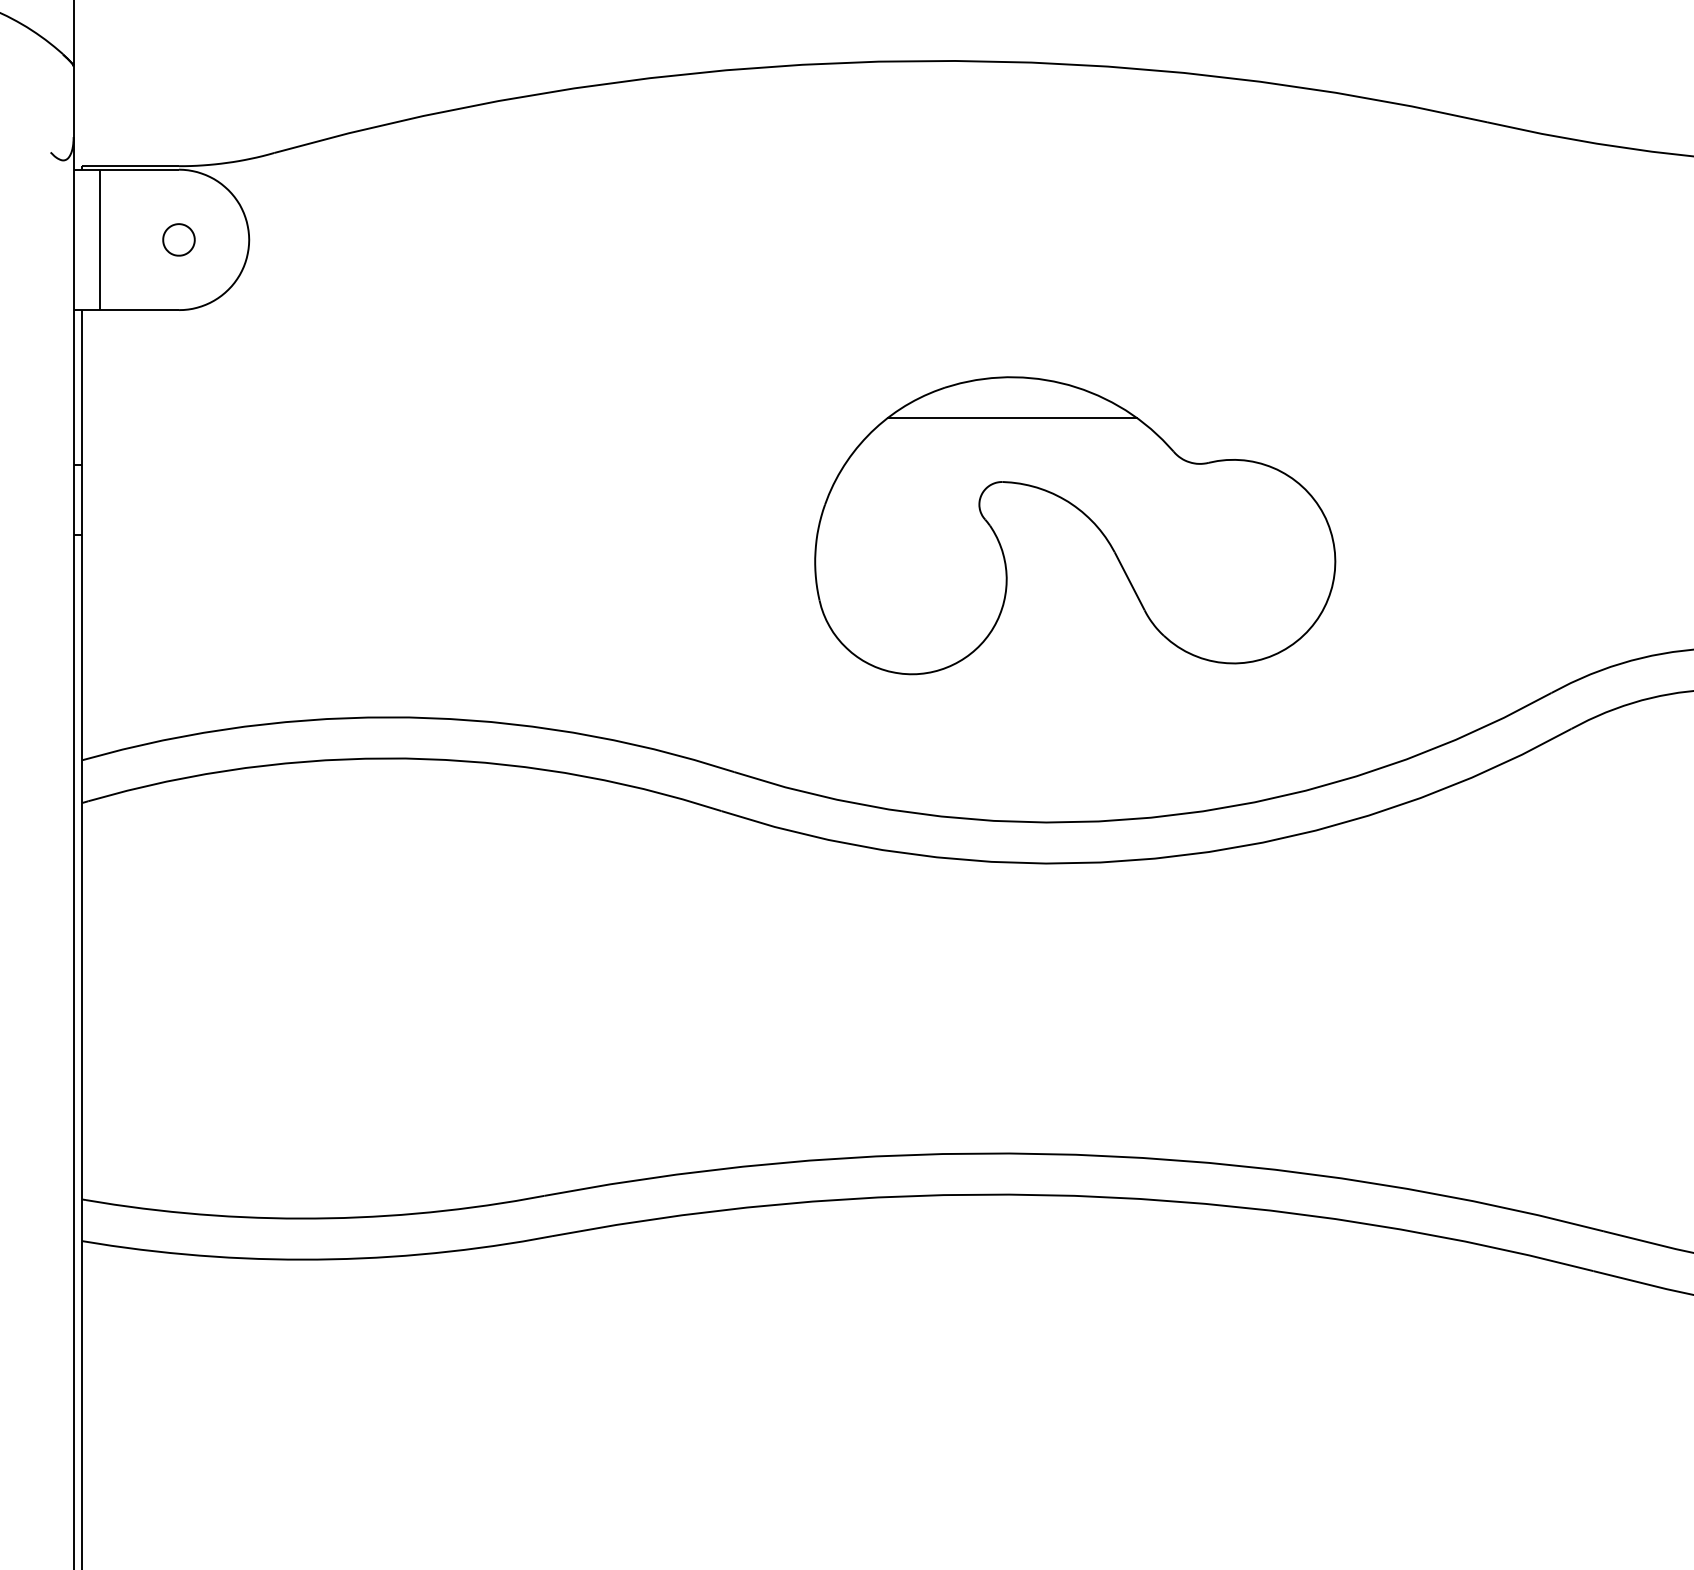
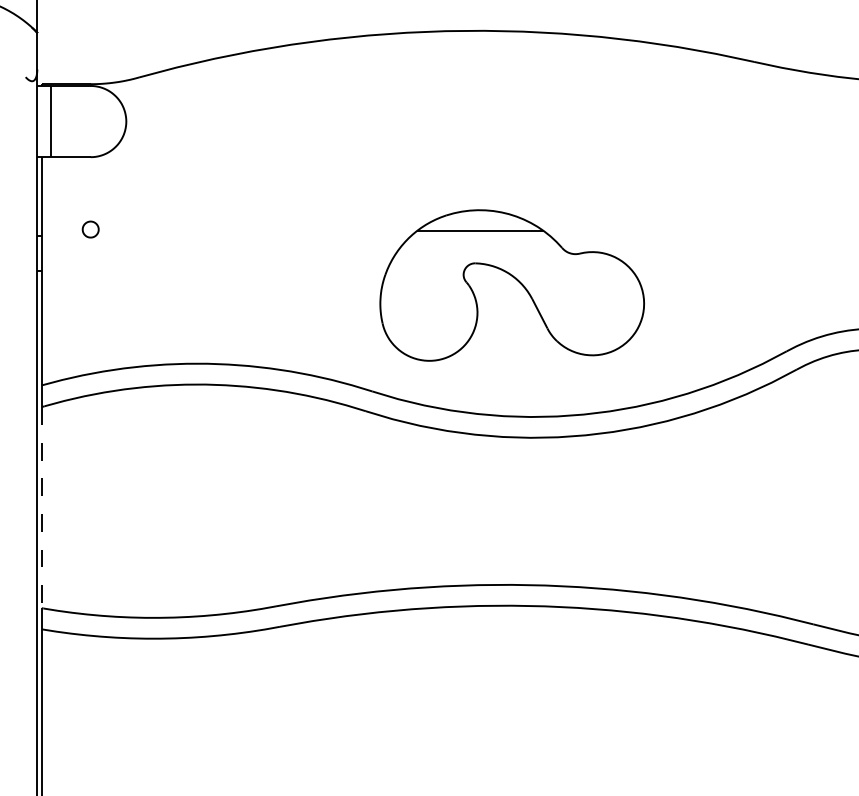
part: (178, 239) -> (90, 229), moved
part: (1083, 515) -> (516, 280), moved
line: (81, 1000) -> (41, 507), solid -> dashed

